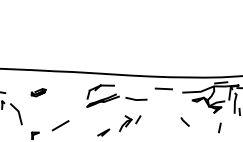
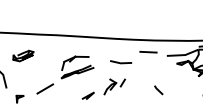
part: (38, 92) -> (23, 55), size x1.43
part: (102, 95) -> (77, 66), moved
line: (184, 121) -> (158, 89), moved

